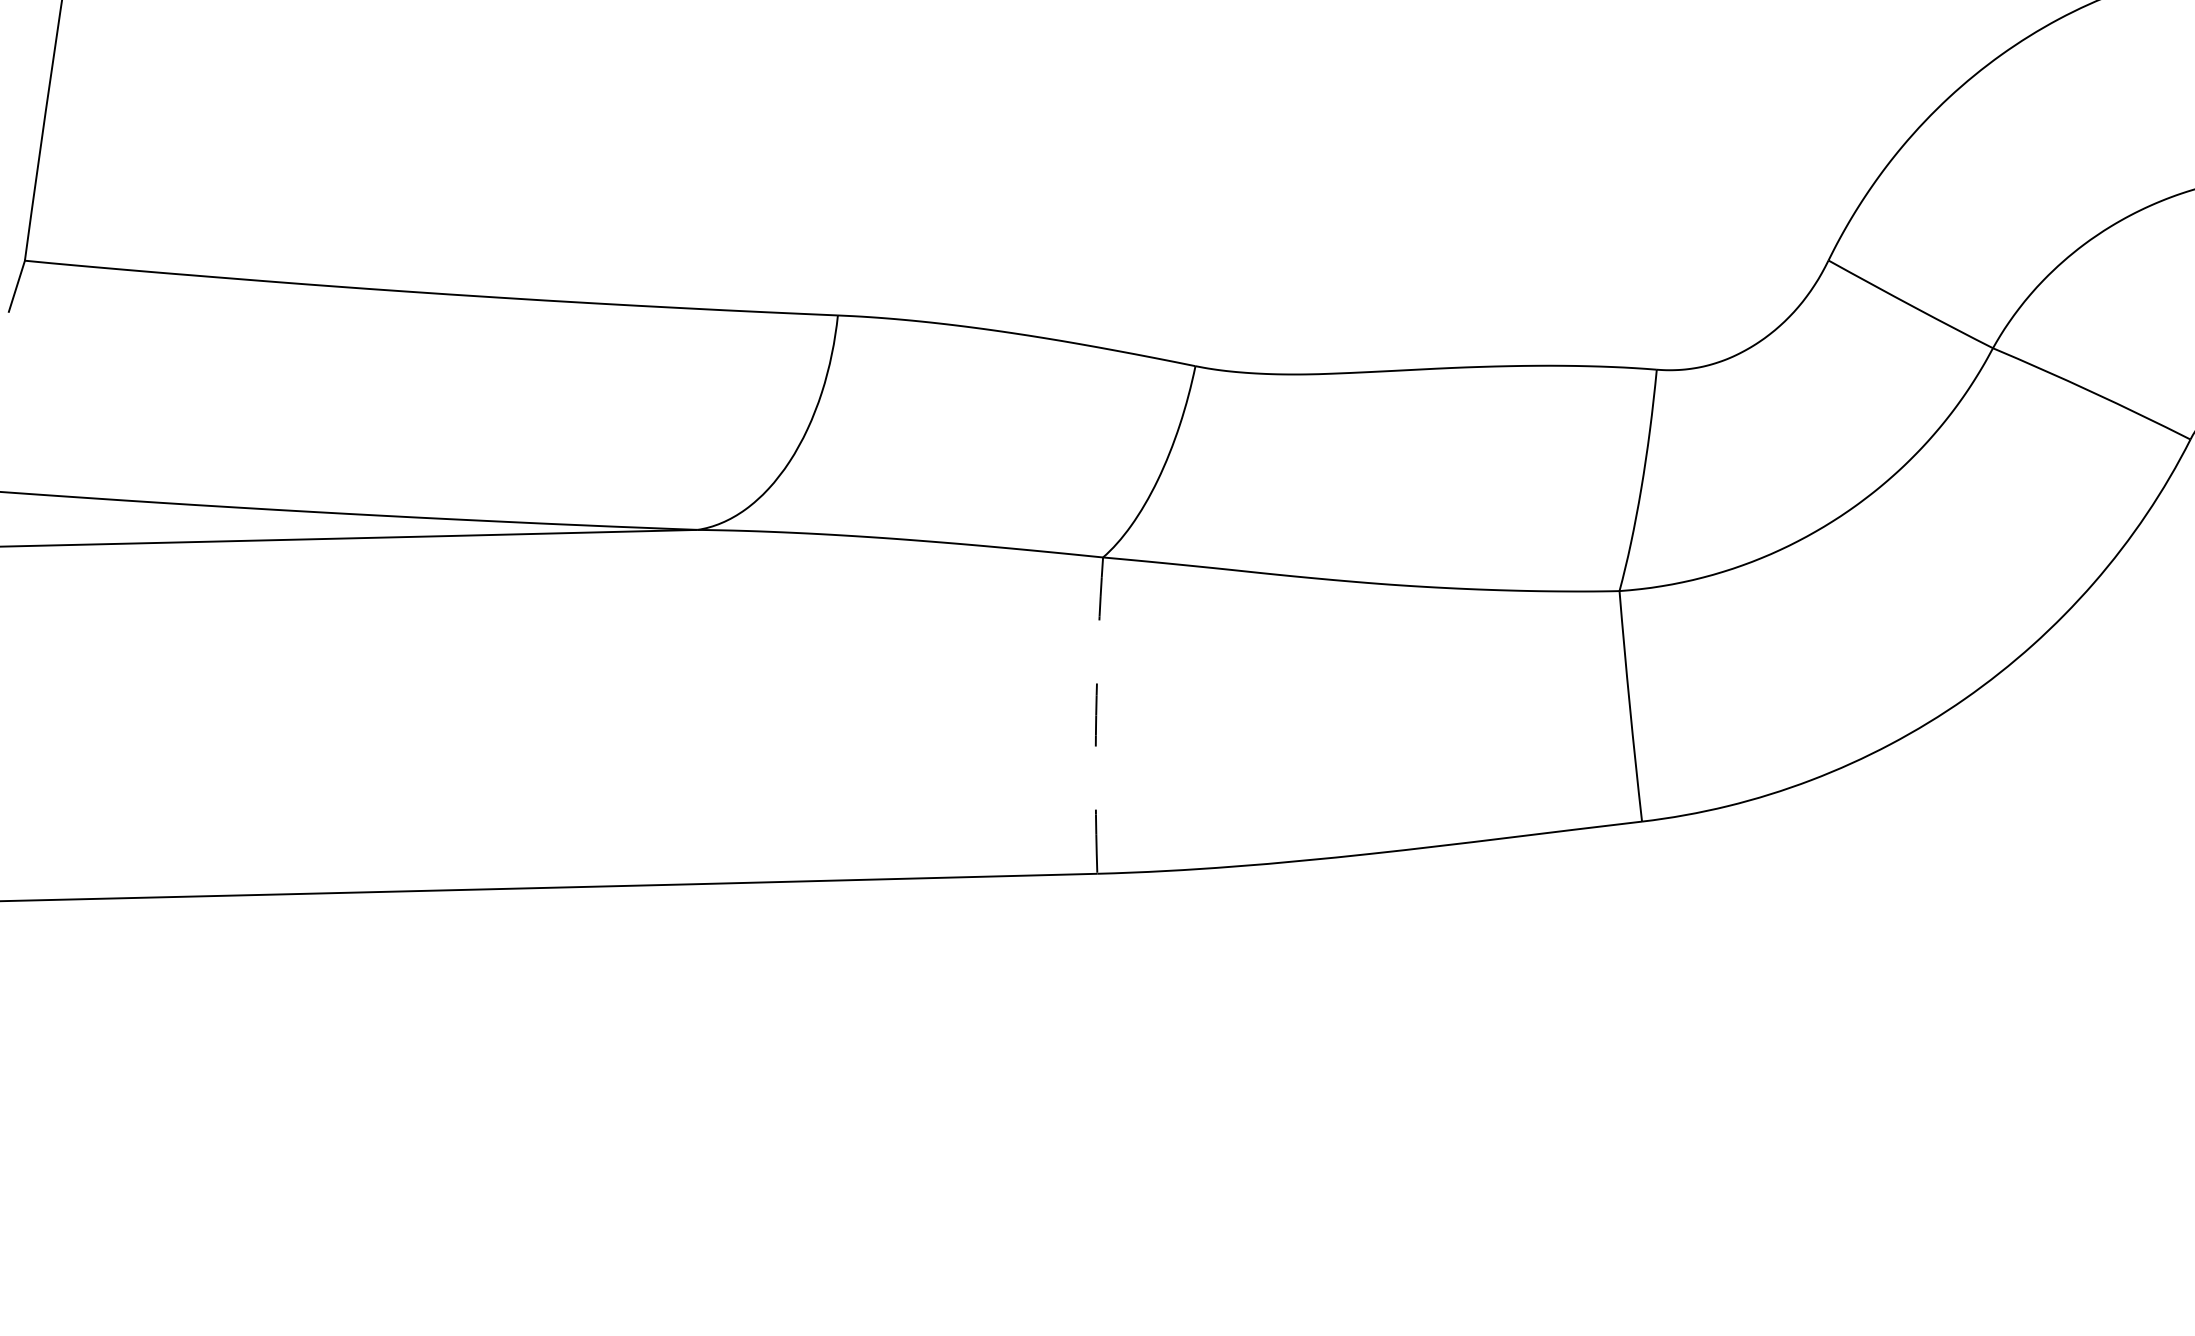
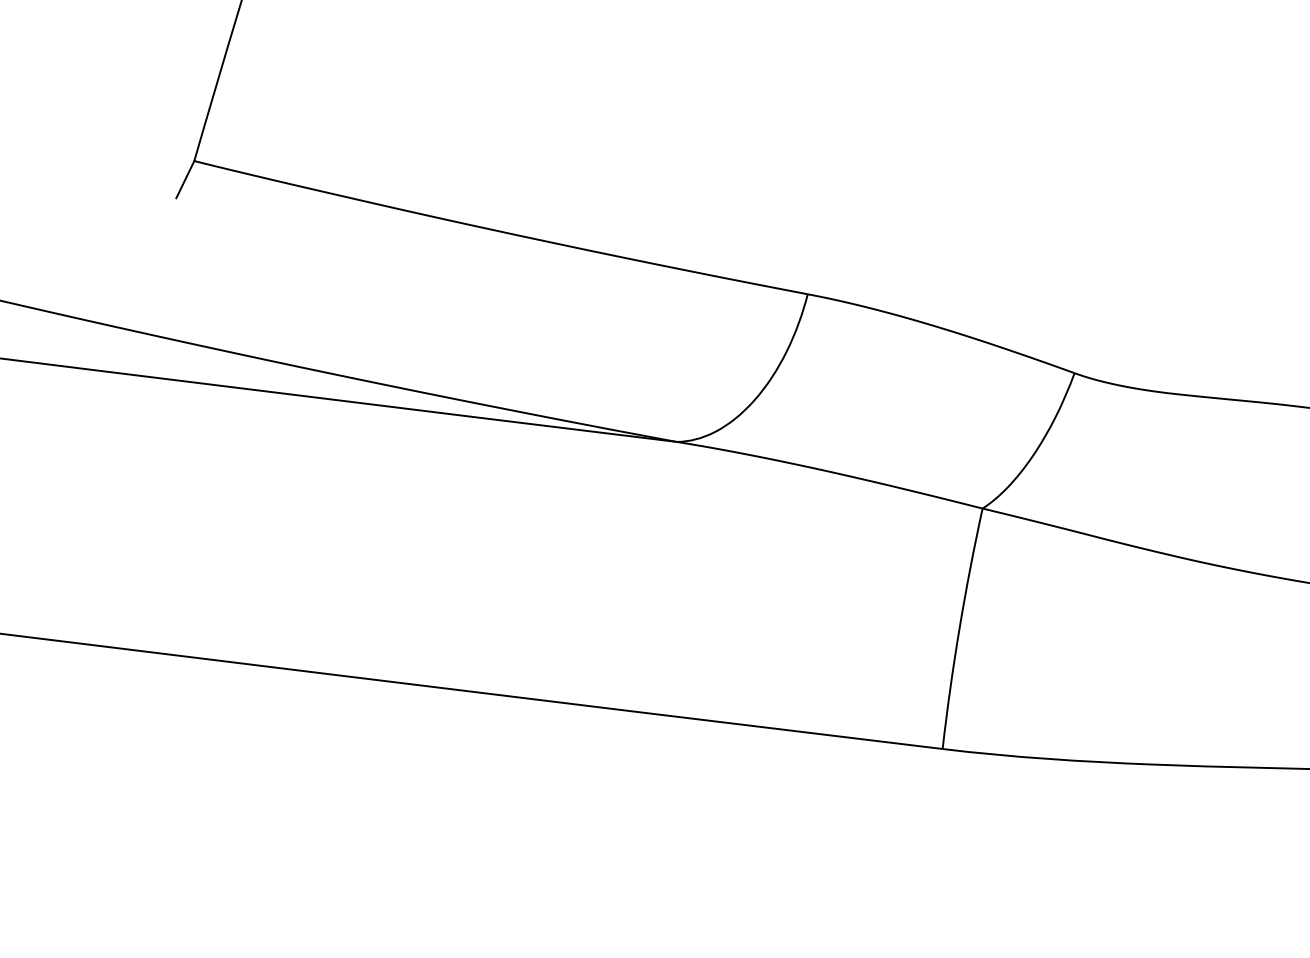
arc: (1096, 715) -> (959, 628), dashed -> solid

